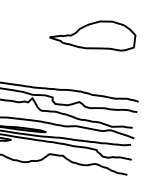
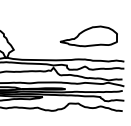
part: (92, 34) -> (88, 36), moved

